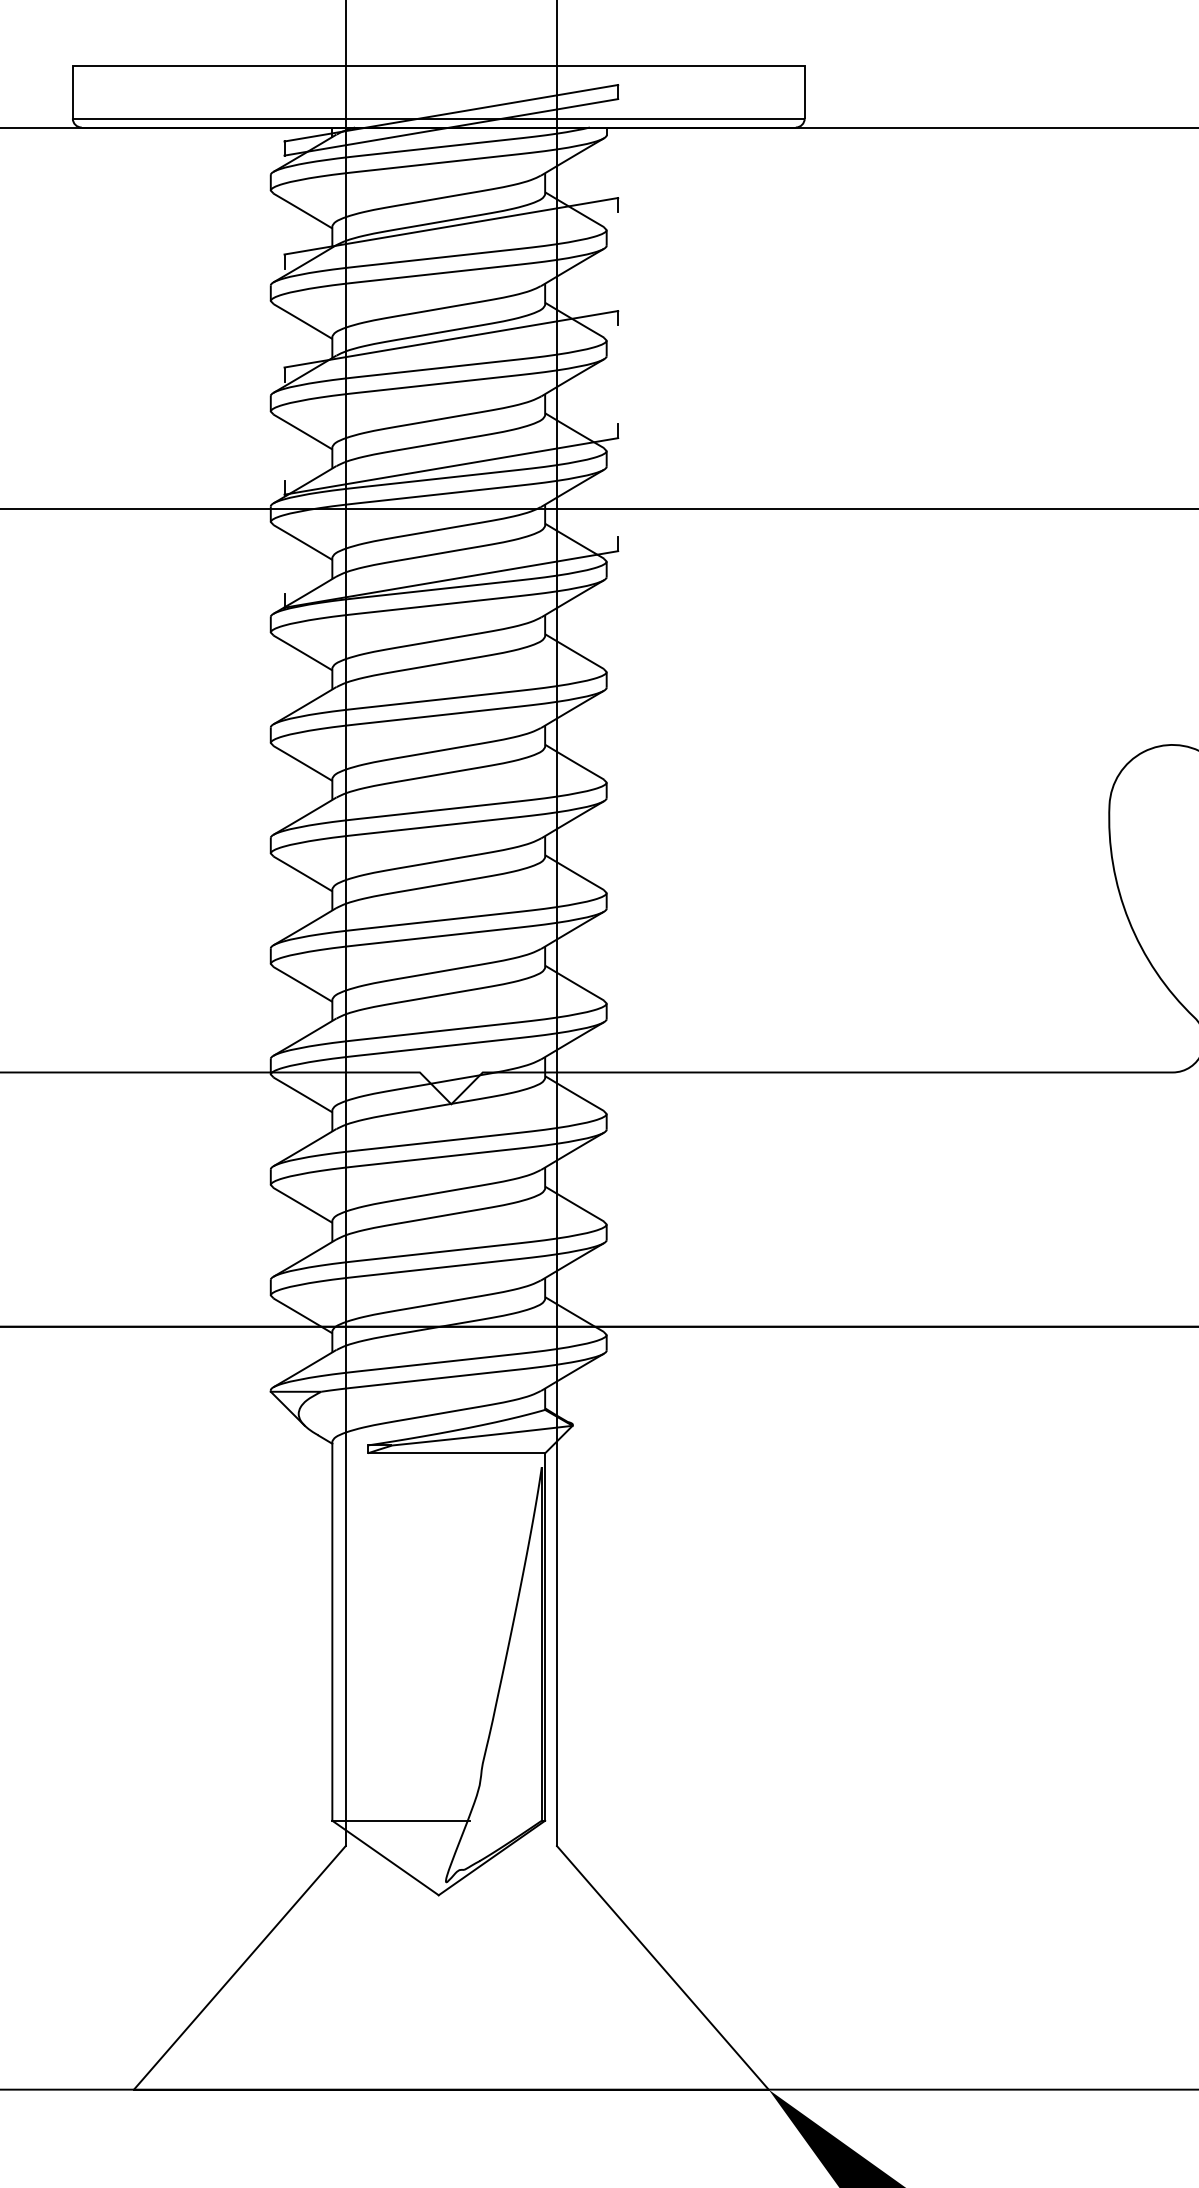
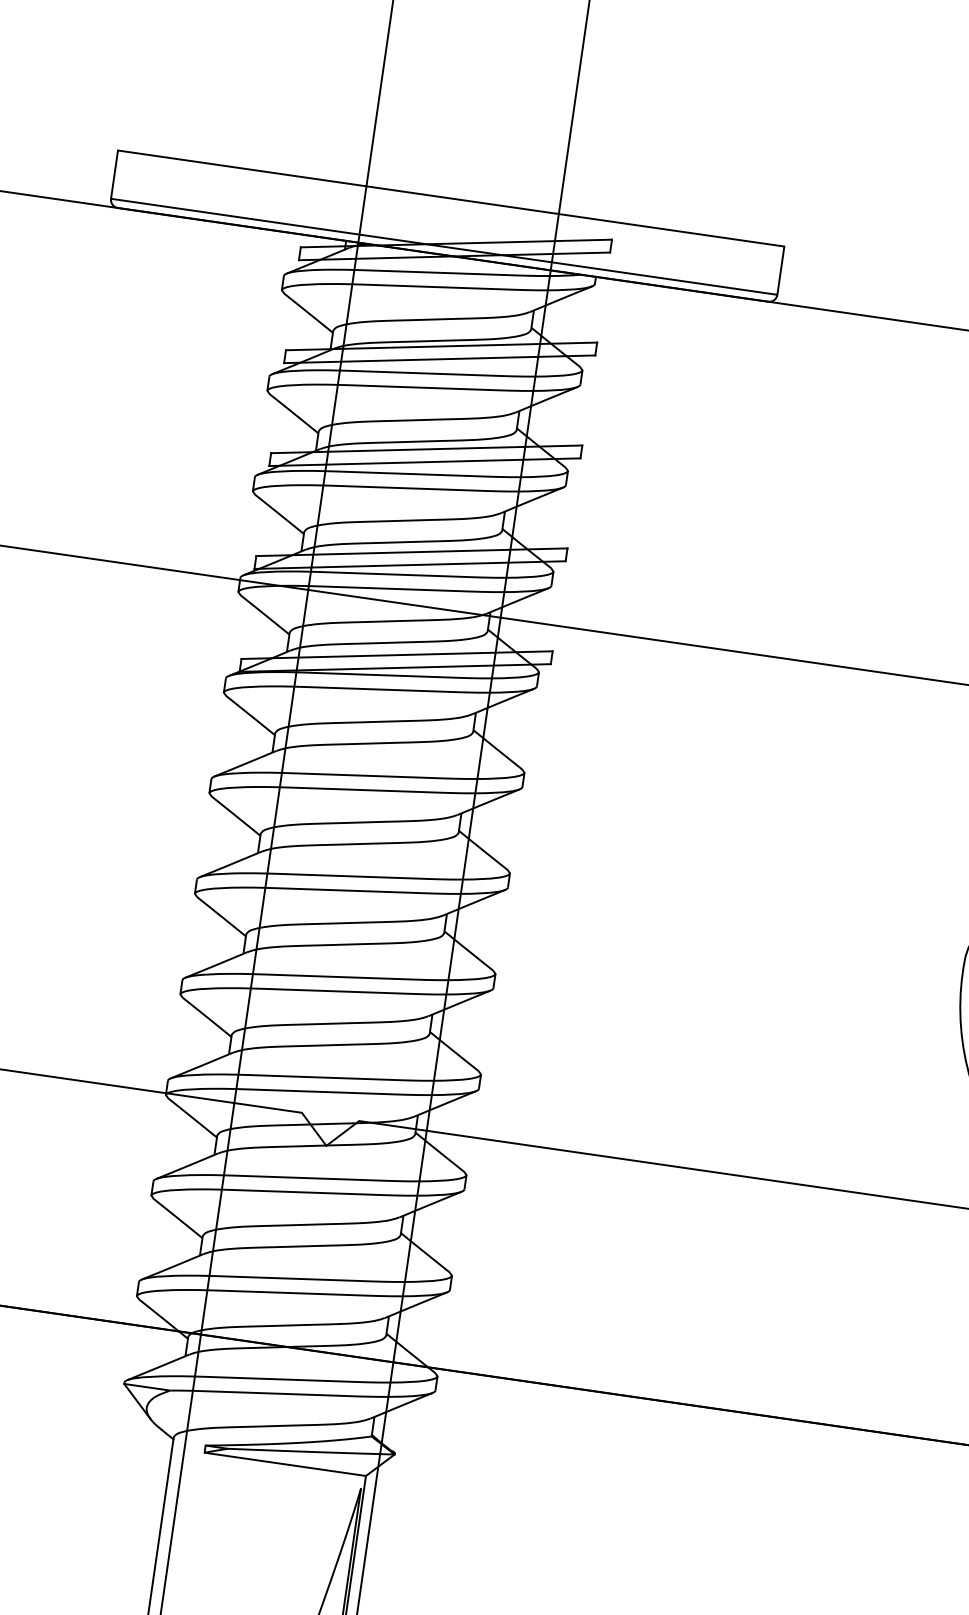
line: (451, 240) -> (439, 359), added
line: (451, 353) -> (425, 462), added
line: (451, 452) -> (412, 552), added
line: (451, 565) -> (397, 655), added

